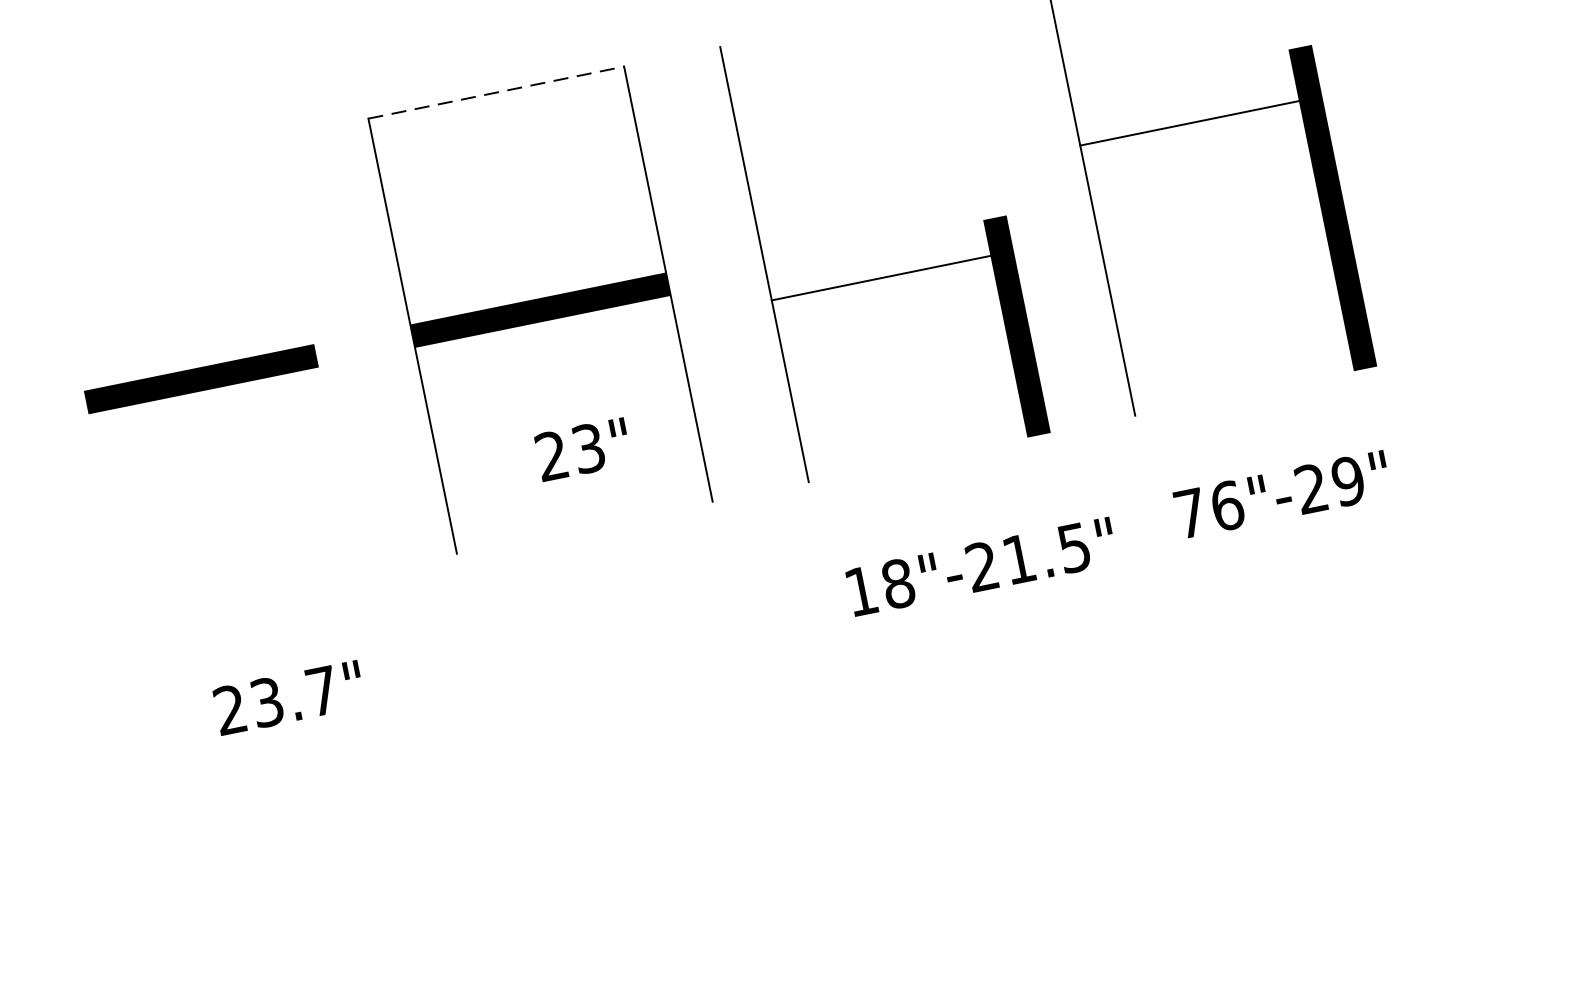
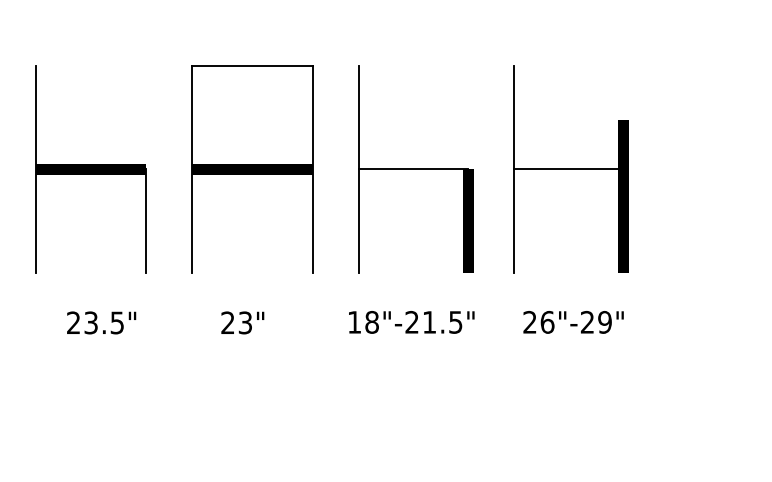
line: (496, 91) -> (252, 65), dashed -> solid
line: (1195, 122) -> (568, 169), moved
line: (887, 277) -> (413, 169), moved
line: (86, 400) -> (36, 168), added
text: (582, 448) -> (242, 322), moved
line: (337, 463) -> (145, 220), added
text: (1189, 511) -> (529, 321), 76"-29" -> 26"-29"
text: (981, 567) -> (411, 322), moved
text: (320, 690) -> (116, 322), 23.7" -> 23.5"

